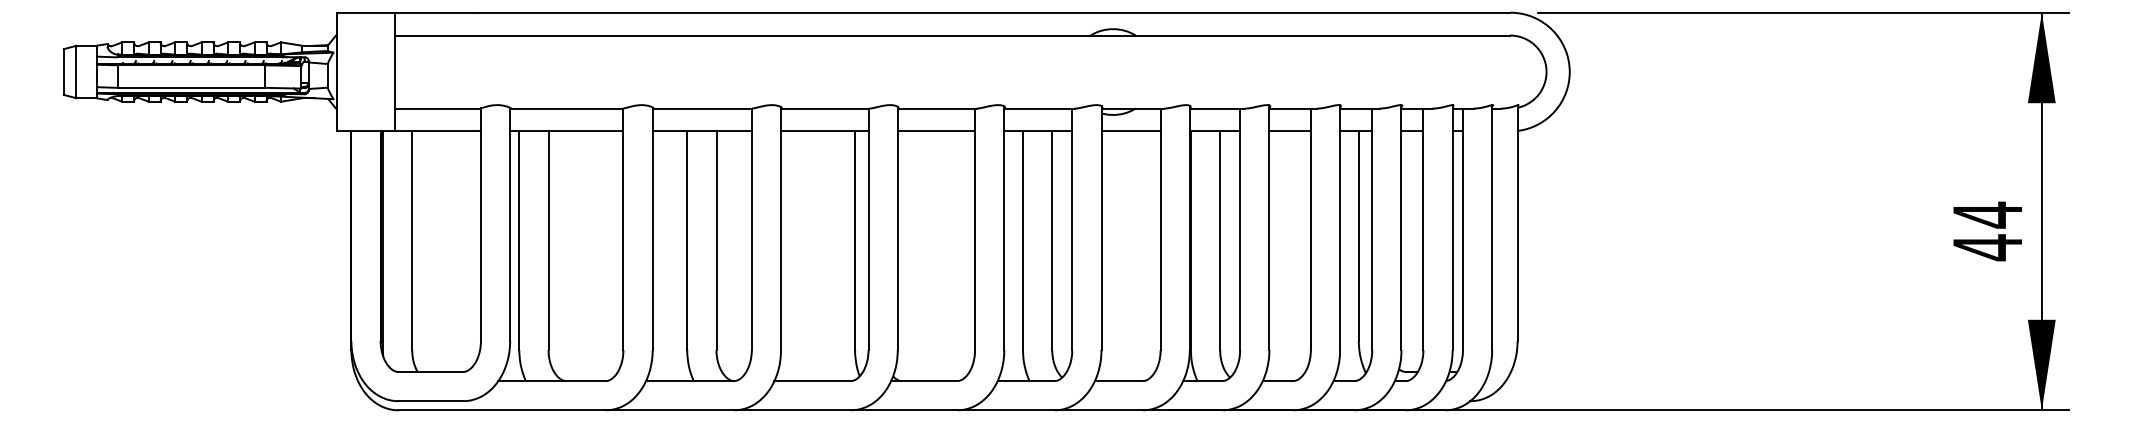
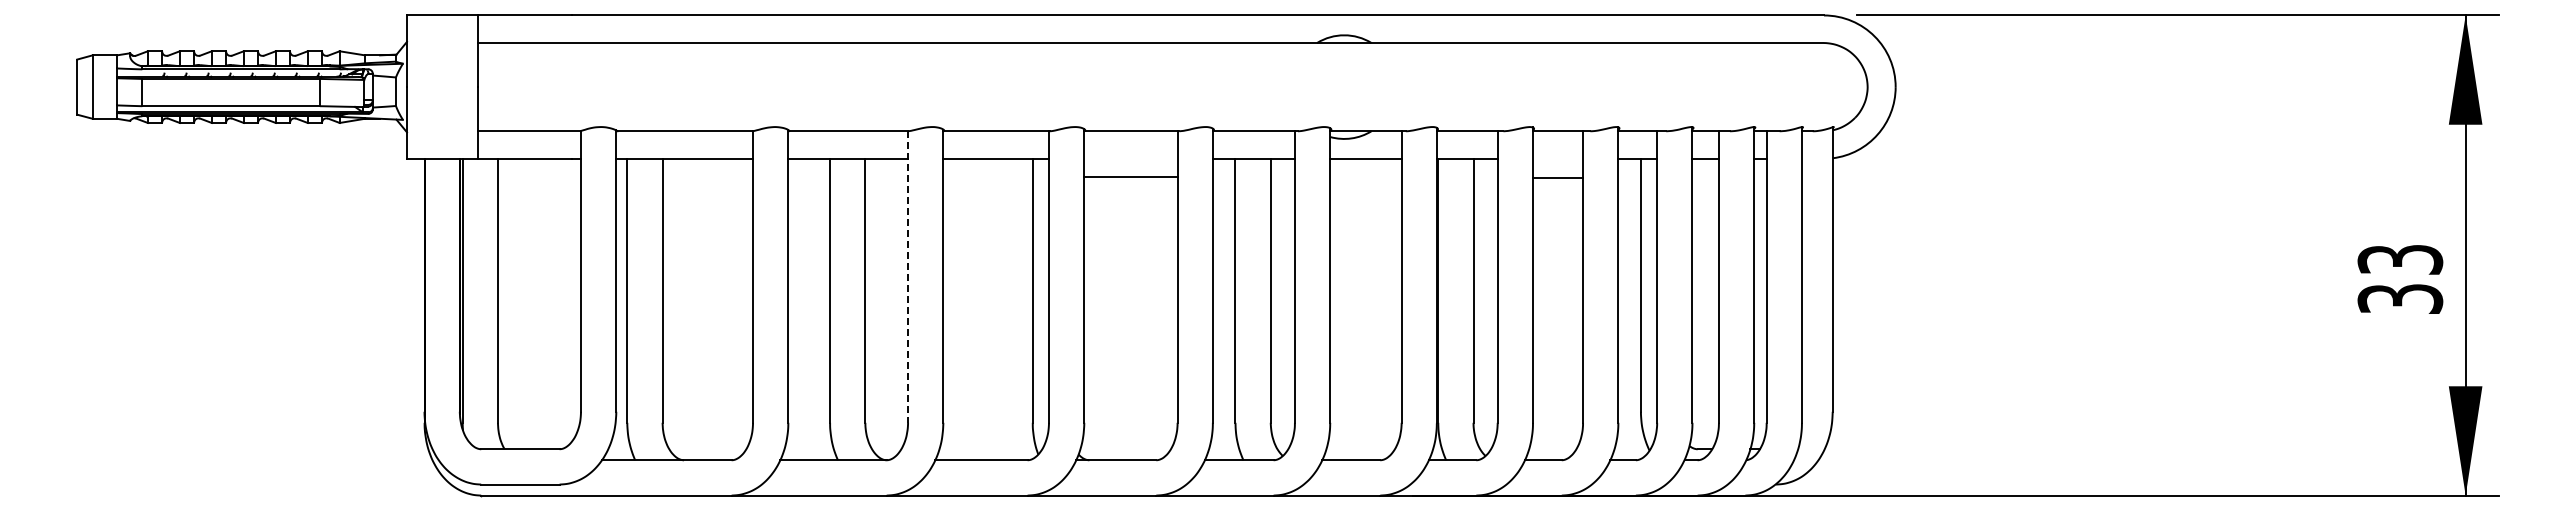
line: (936, 131) -> (1130, 176), moved
line: (1289, 131) -> (1557, 177), moved
line: (752, 229) -> (908, 277), solid -> dashed
text: (1987, 231) -> (2400, 279), 44 -> 33

